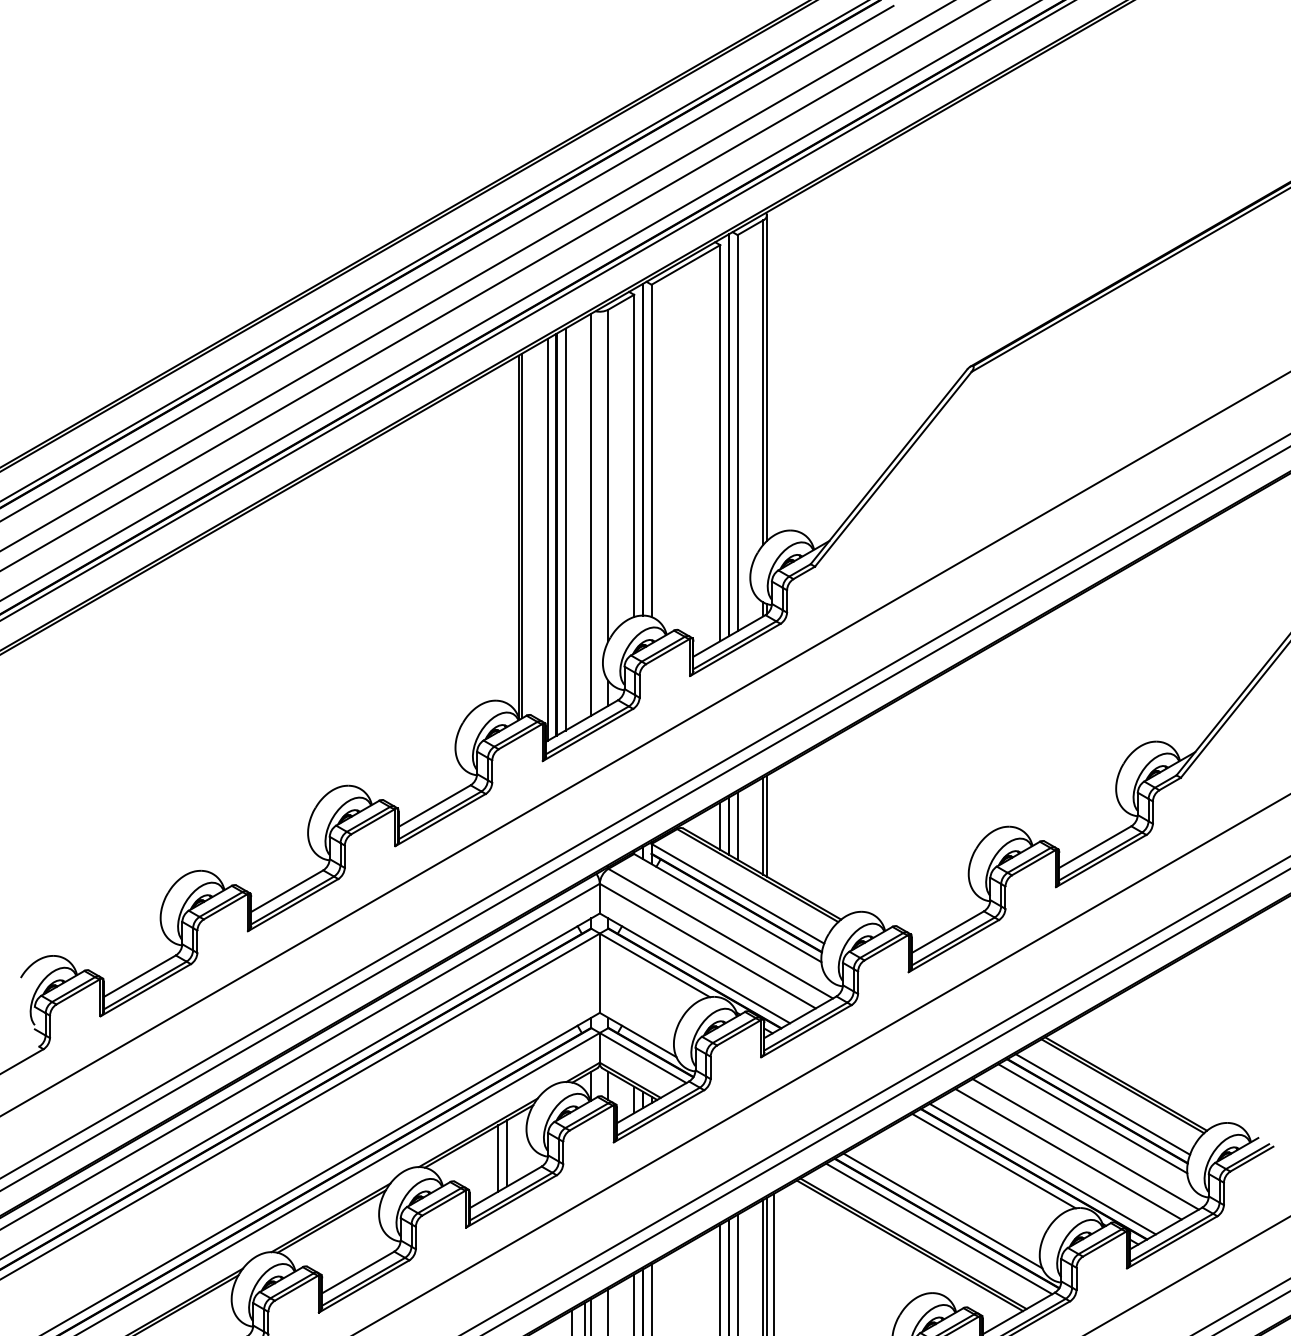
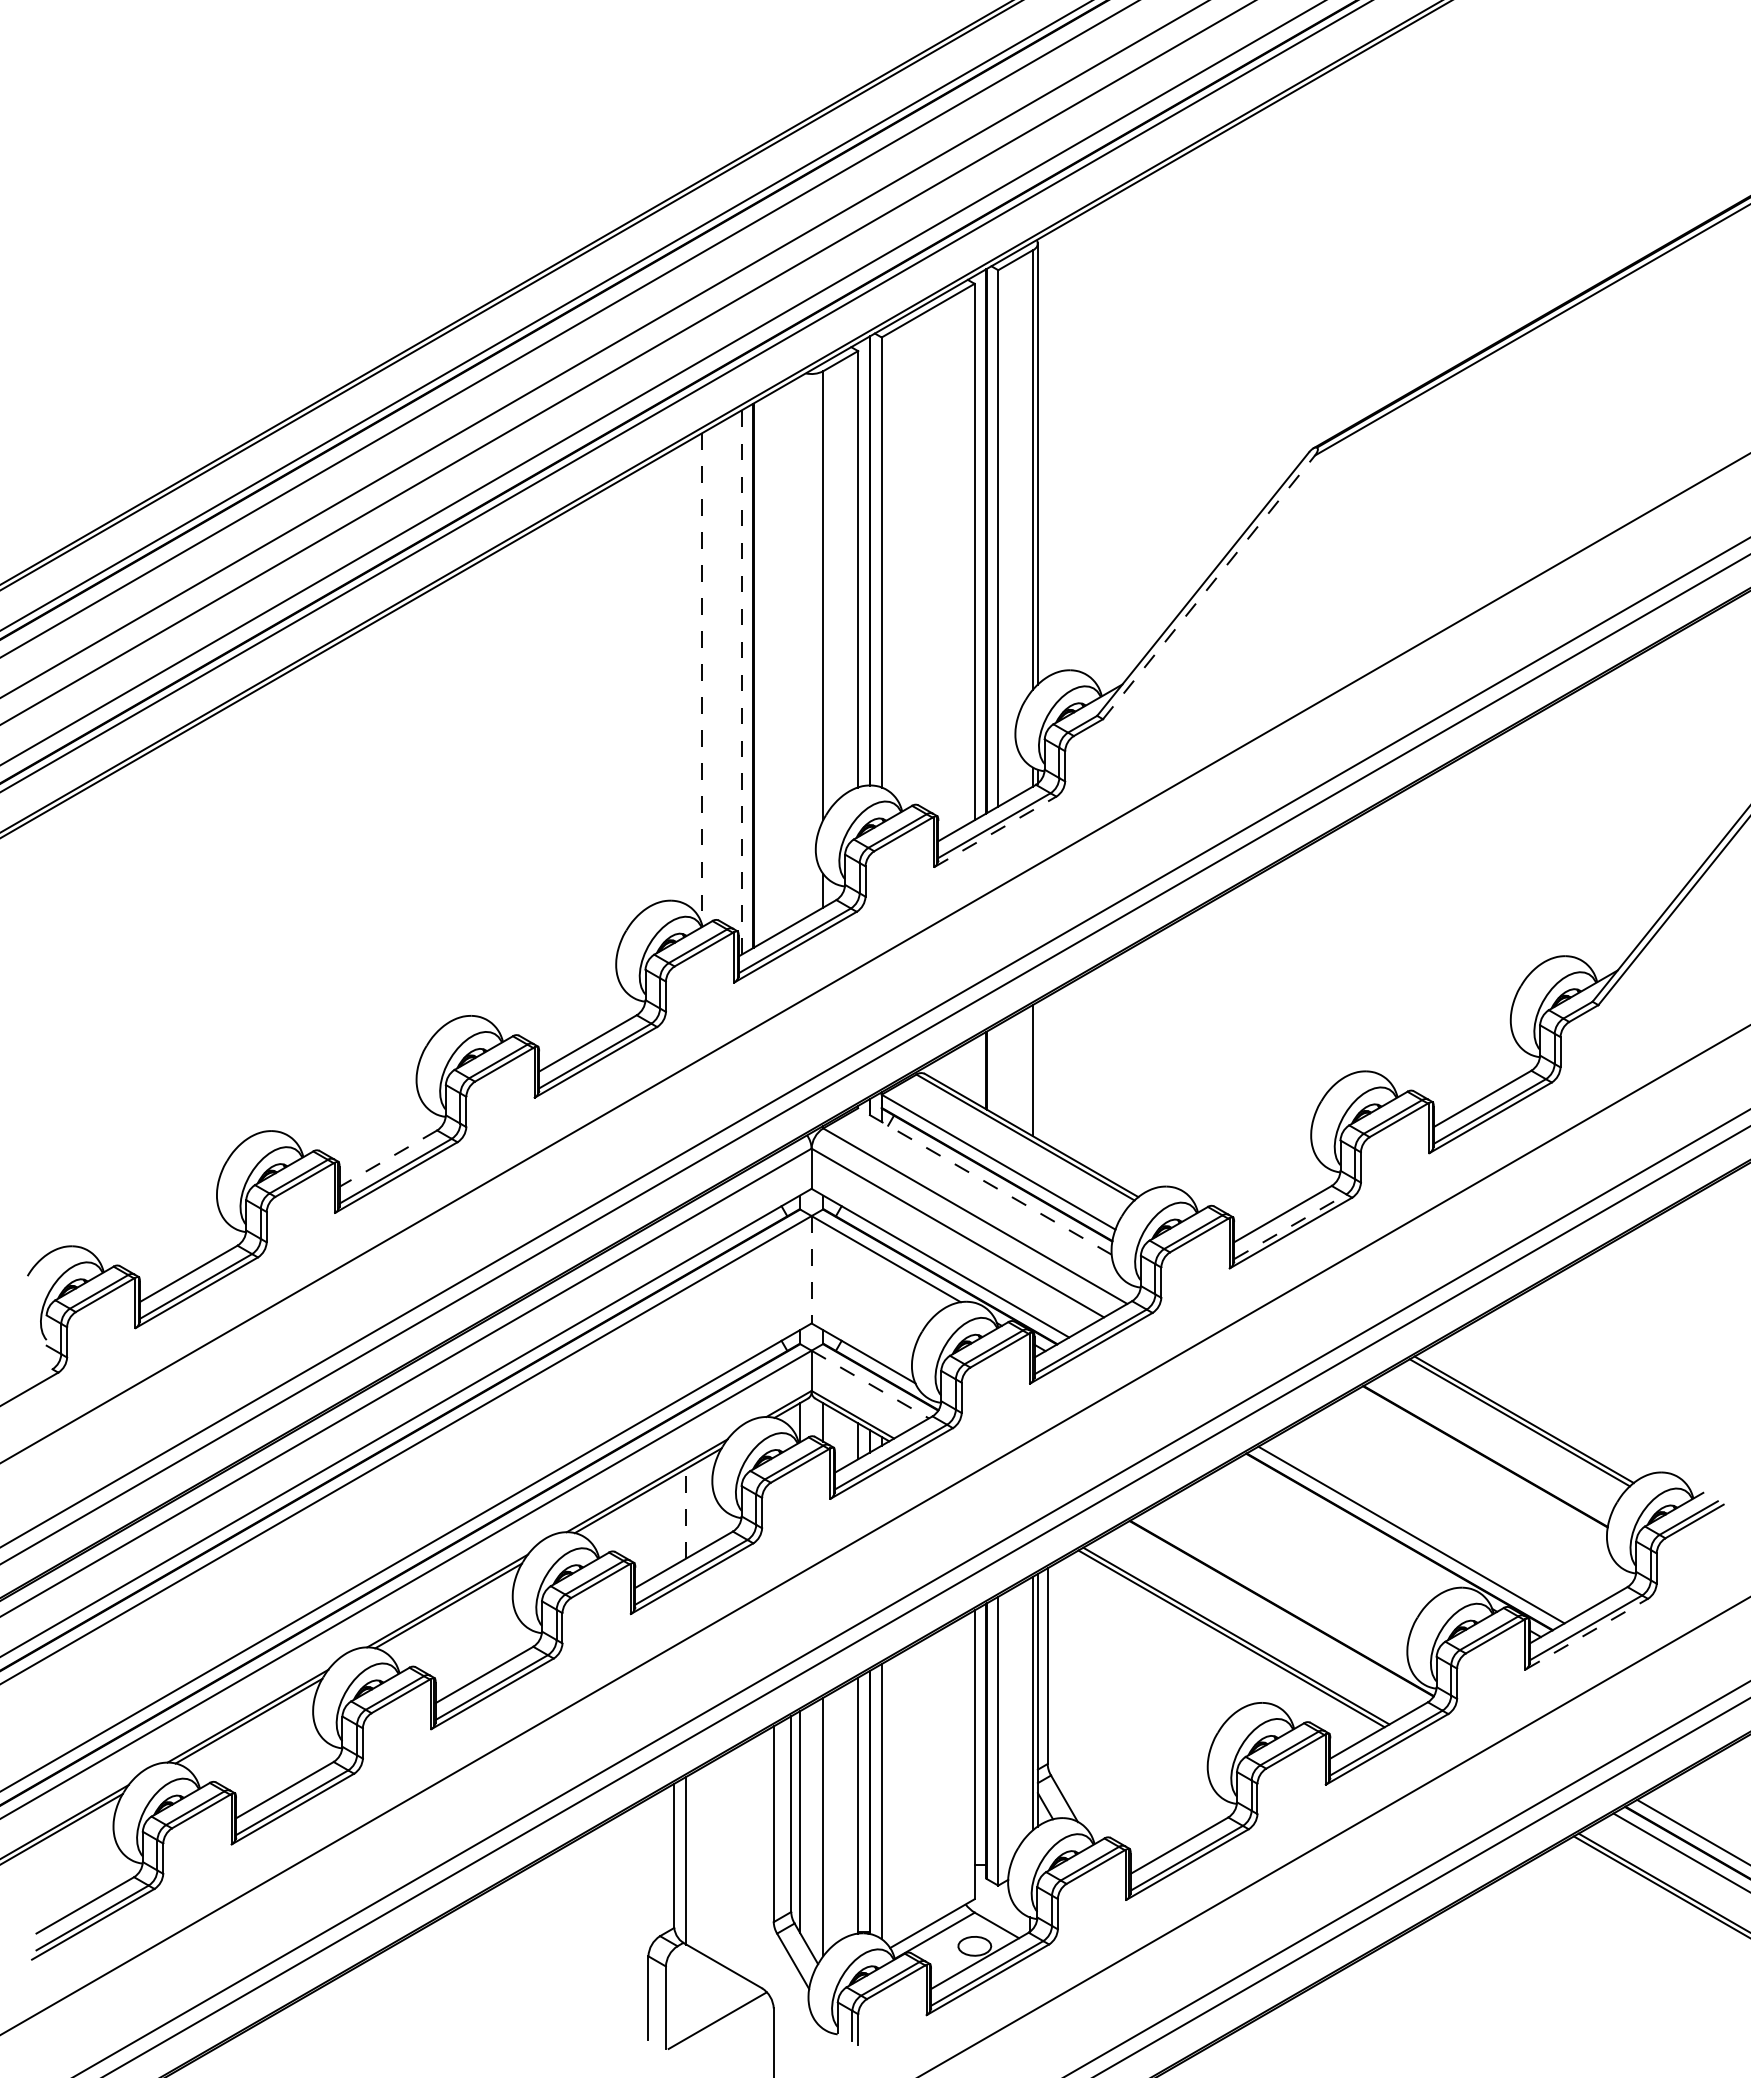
line: (893, 469) -> (1209, 587), solid -> dashed
line: (590, 514) -> (799, 648), removed
line: (565, 529) -> (765, 668), removed
line: (522, 535) -> (706, 677), removed
line: (518, 536) -> (701, 678), solid -> dashed
line: (548, 539) -> (741, 682), solid -> dashed
line: (735, 649) -> (995, 831), solid -> dashed
line: (720, 826) -> (974, 1070), removed
line: (737, 826) -> (998, 1070), removed
line: (766, 826) -> (1037, 1070), removed
line: (286, 891) -> (387, 1158), solid -> dashed
line: (727, 908) -> (984, 1181), solid -> dashed
line: (953, 941) -> (1290, 1226), solid -> dashed
line: (599, 973) -> (811, 1269), solid -> dashed
line: (643, 1057) -> (870, 1384), solid -> dashed
line: (1102, 1104) -> (1492, 1447), removed
line: (1093, 1118) -> (1479, 1466), removed
line: (1085, 1144) -> (1469, 1501), removed
line: (507, 1153) -> (686, 1513), solid -> dashed
line: (1068, 1153) -> (1446, 1514), removed
line: (498, 1158) -> (674, 1520), removed
line: (994, 1161) -> (1345, 1524), removed
line: (942, 1210) -> (1275, 1591), removed
line: (939, 1228) -> (1271, 1615), removed
line: (1172, 1242) -> (1586, 1634), solid -> dashed

